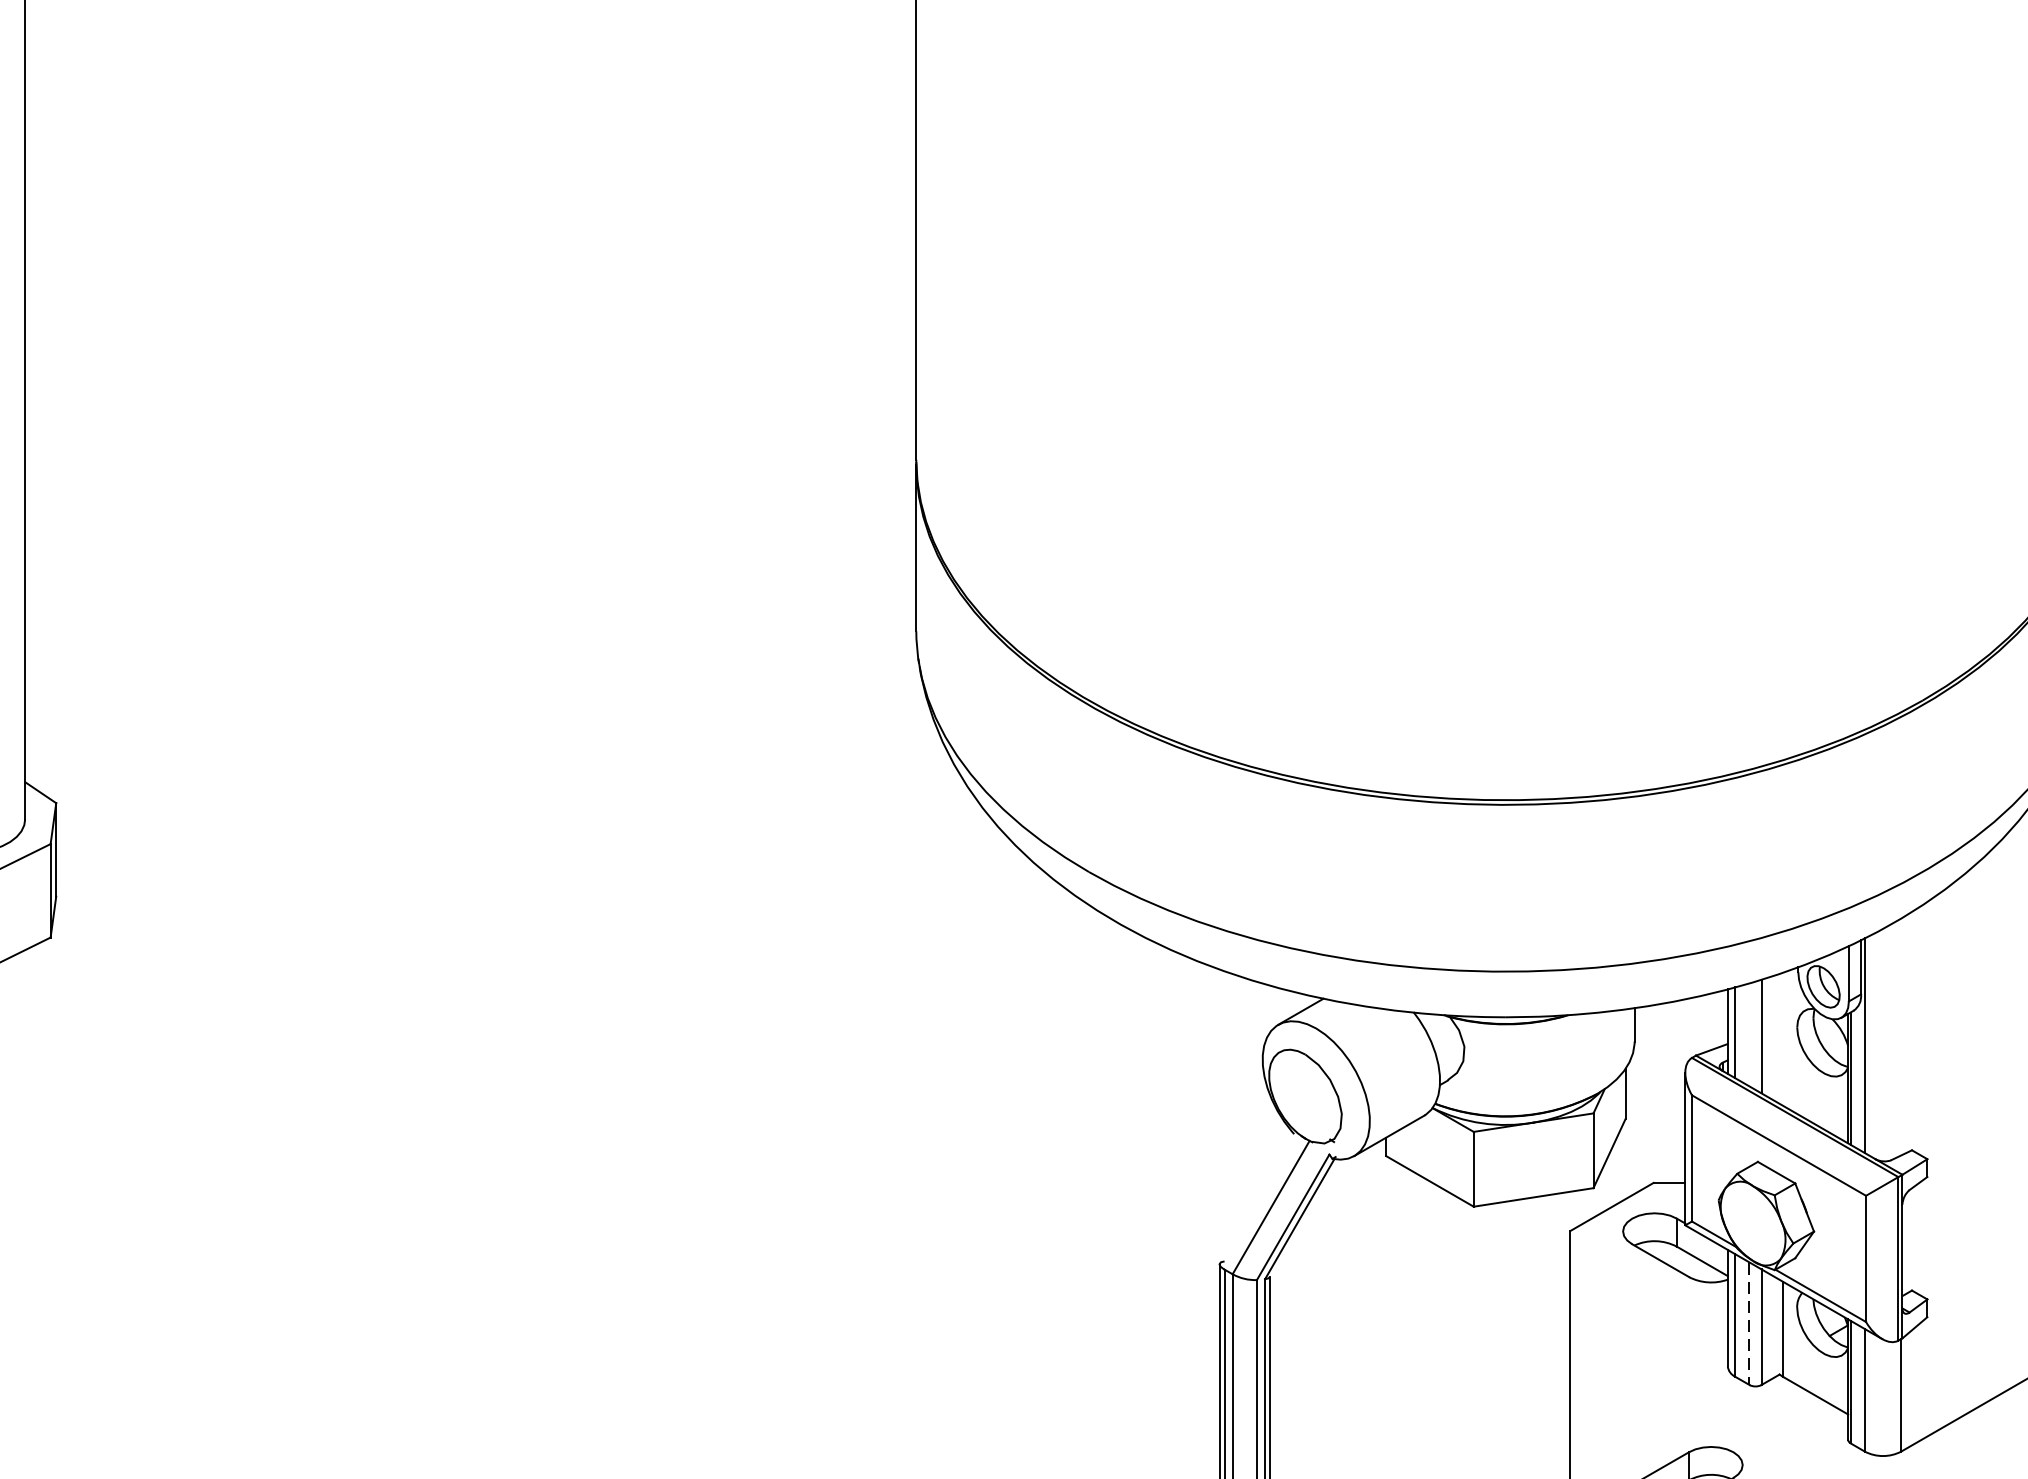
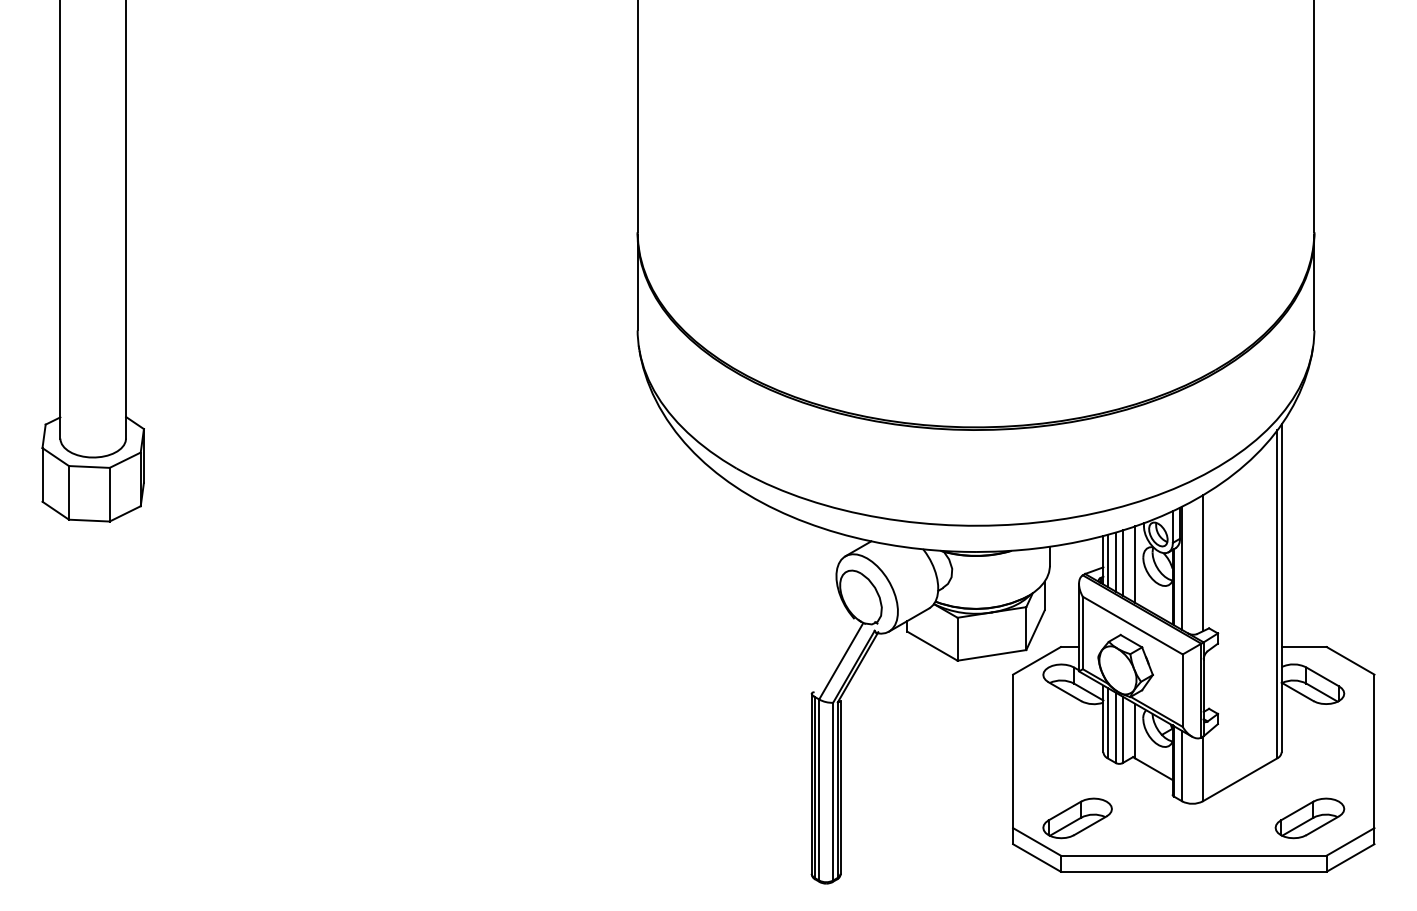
line: (1748, 1033) -> (1115, 561), added
line: (1900, 1037) -> (1202, 563), added
line: (1783, 1039) -> (1135, 564), added
line: (1748, 1324) -> (1115, 728), dashed -> solid

